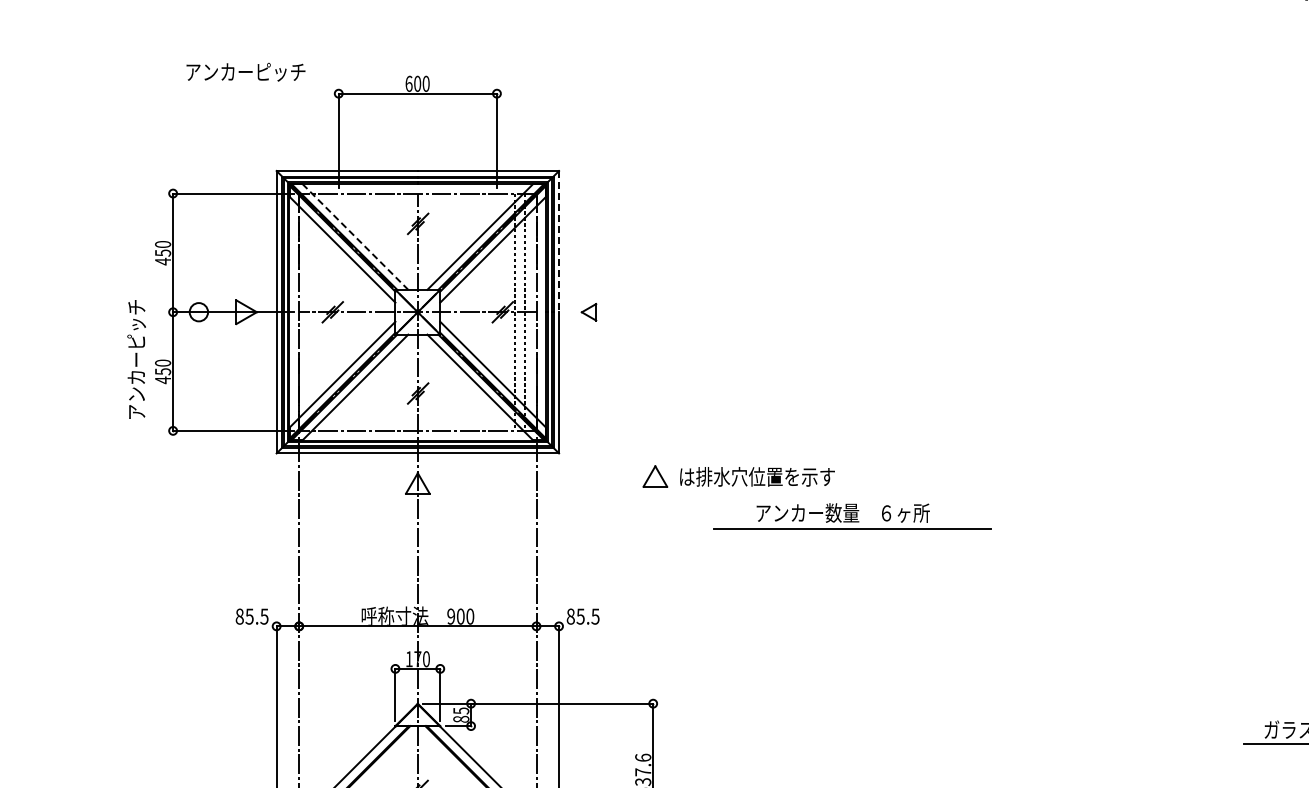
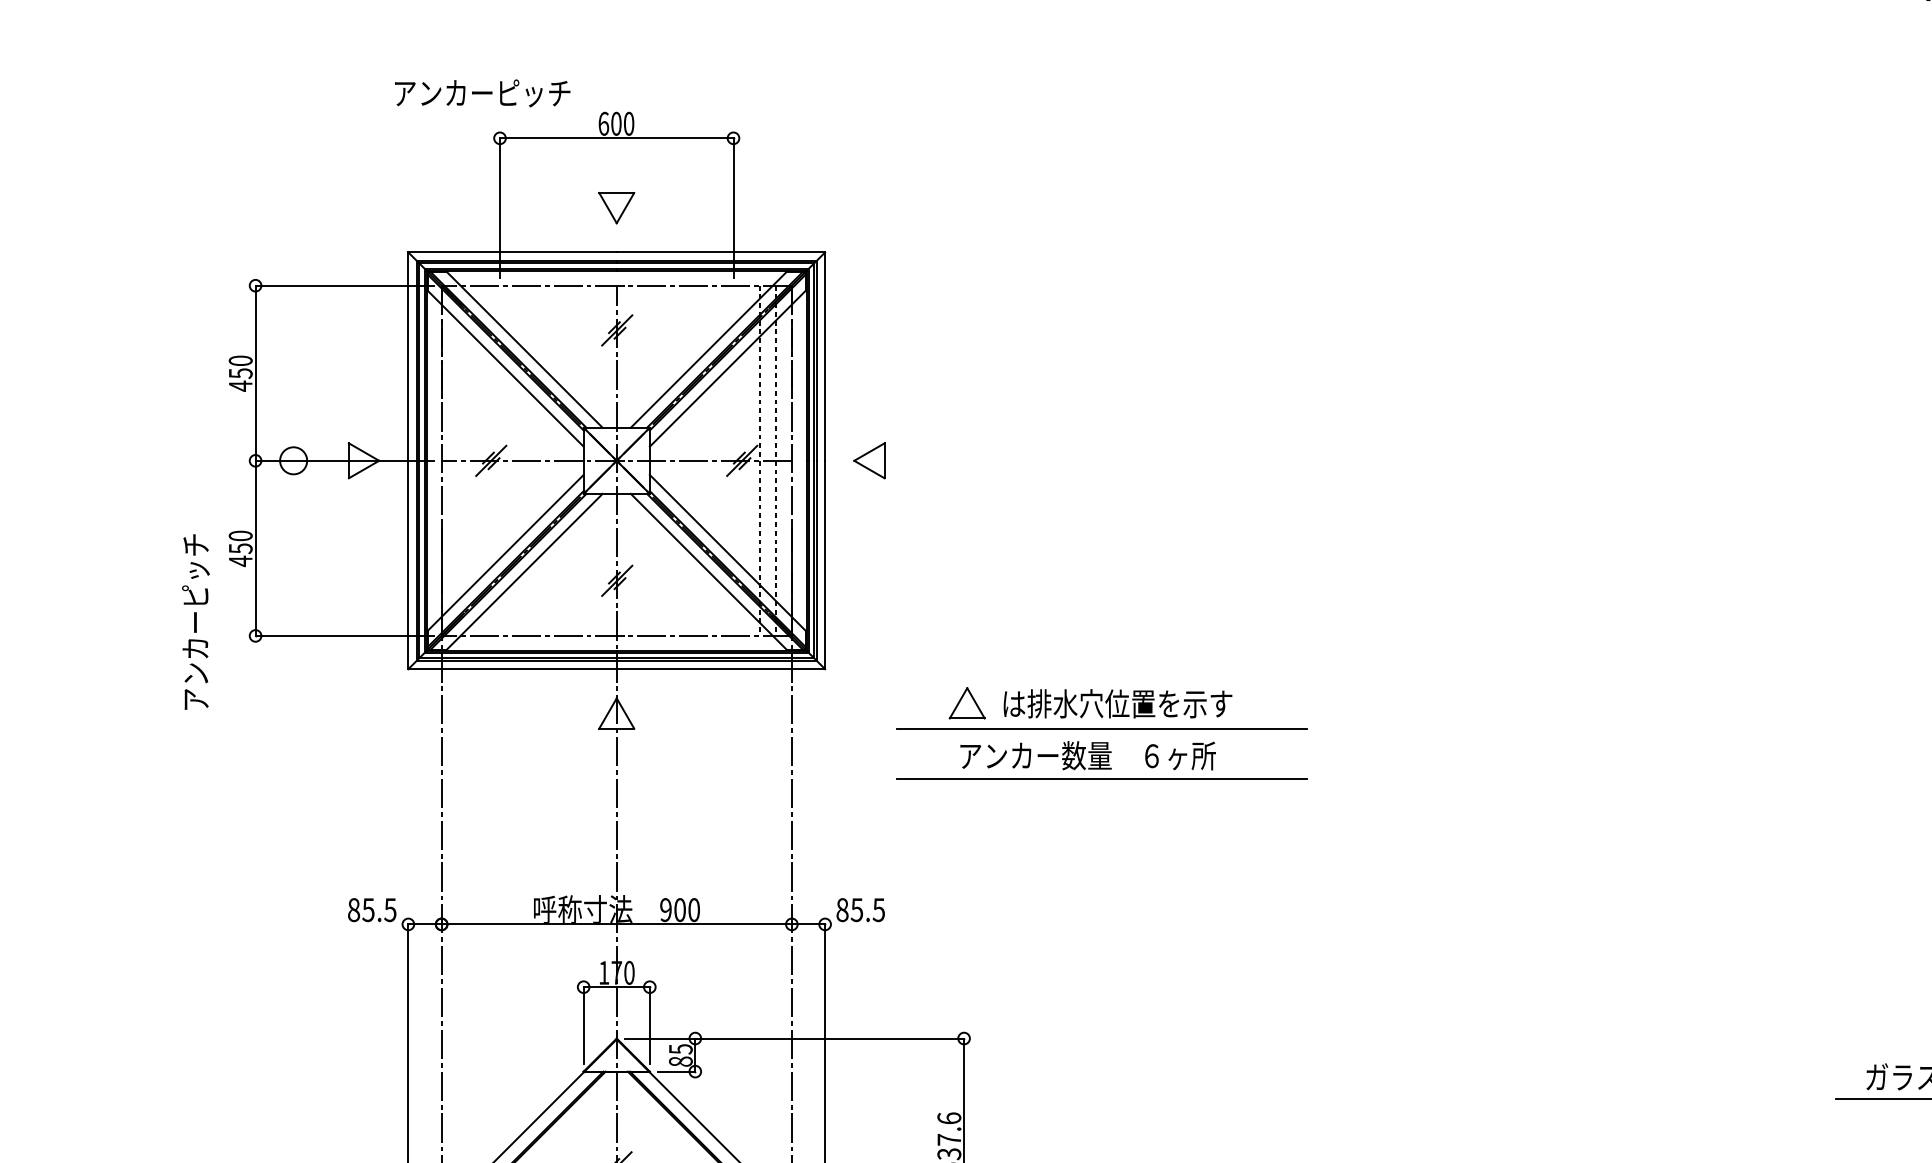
text: (245, 71) -> (481, 92), moved
part: (417, 140) -> (616, 207), added
line: (355, 236) -> (524, 349), dashed -> solid
line: (559, 241) -> (825, 356), dashed -> solid
part: (588, 312) -> (868, 461), size x1.43
text: (136, 359) -> (195, 622), moved
line: (746, 494) -> (1101, 729), added
part: (852, 516) -> (1101, 760), moved

